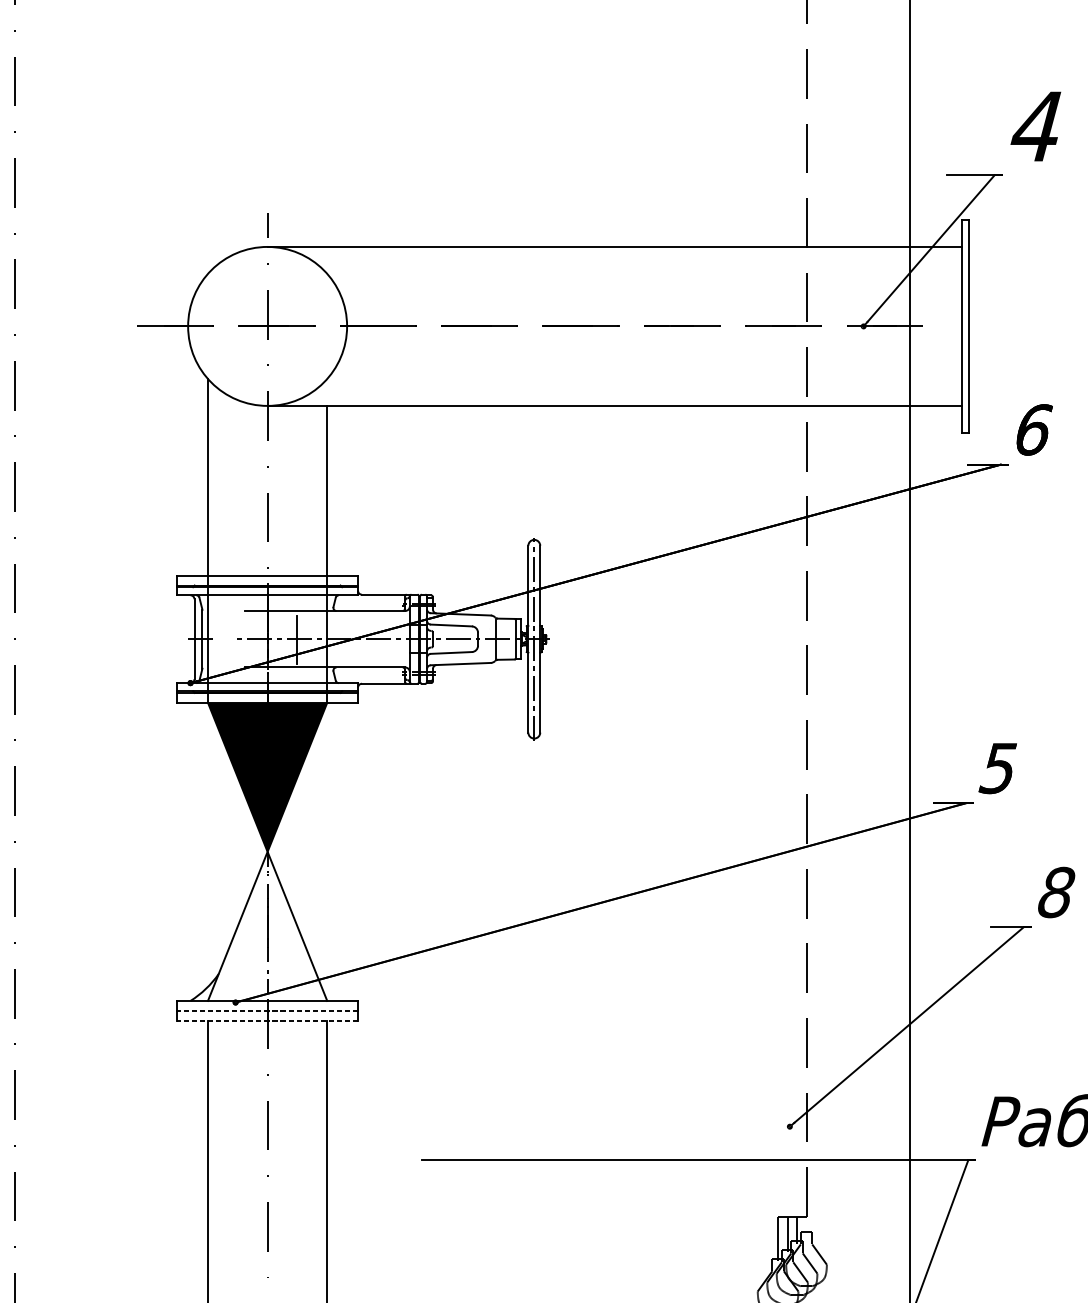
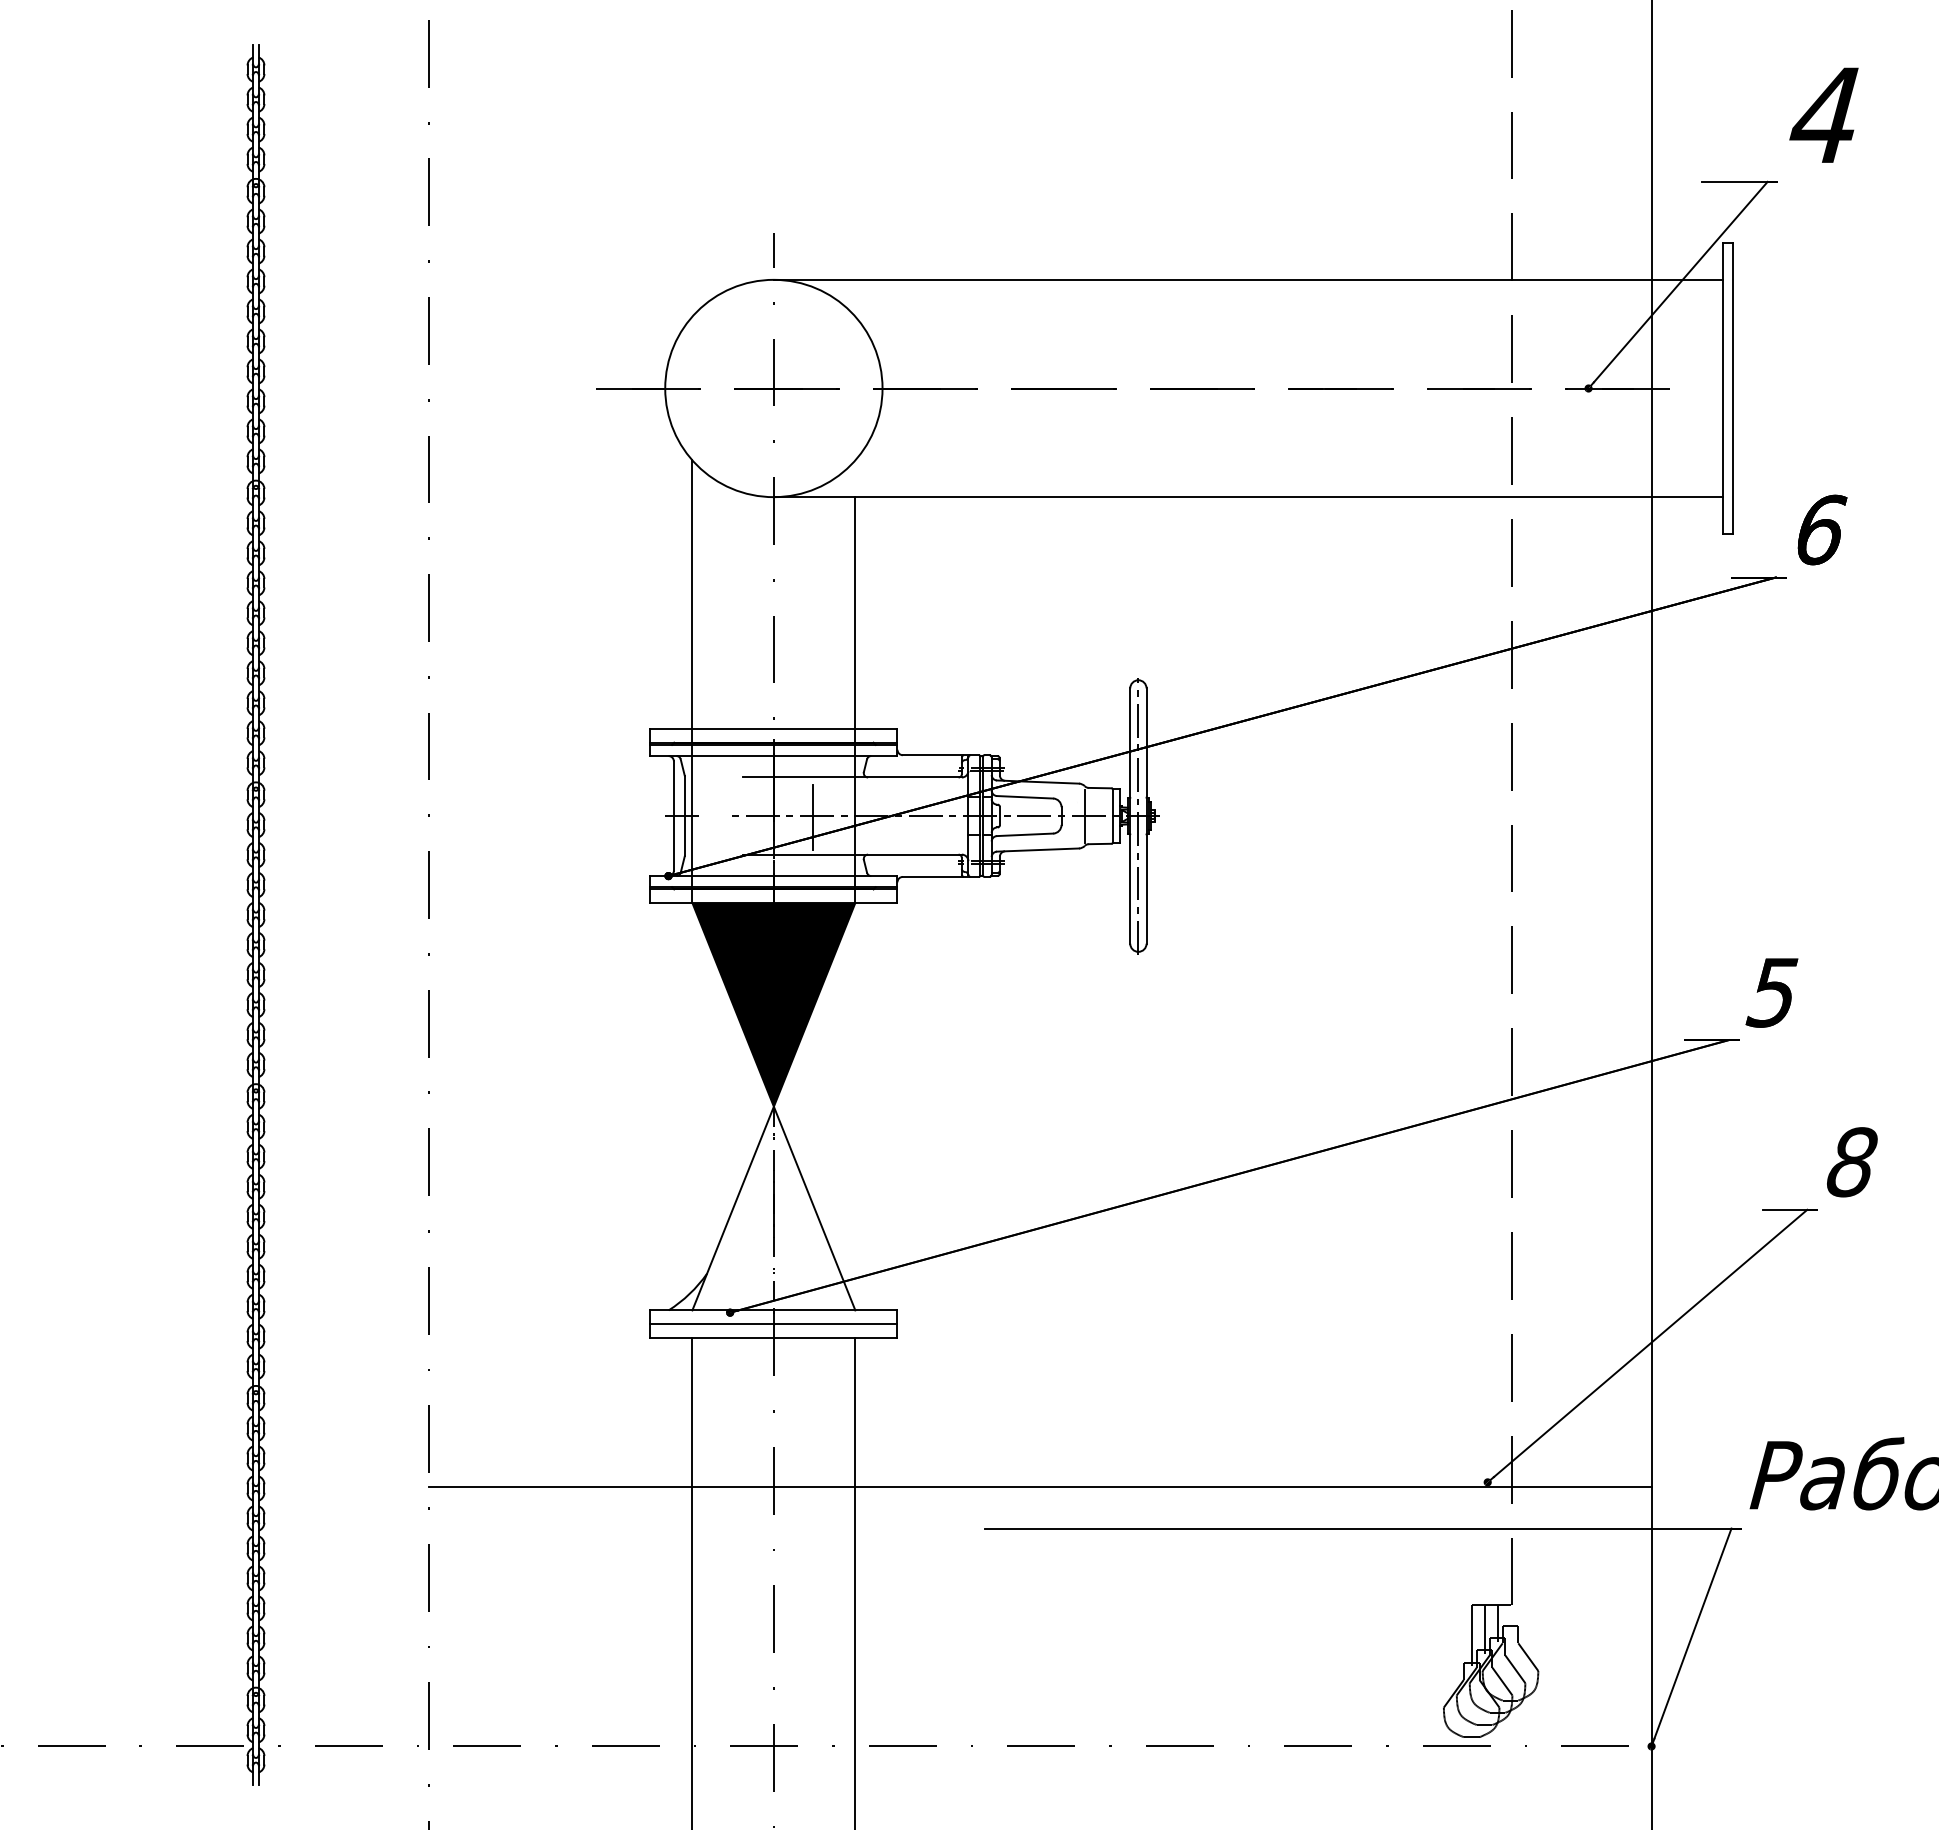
line: (267, 1010) -> (773, 1323), dashed -> solid
line: (267, 1020) -> (773, 1337), dashed -> solid
line: (462, 1130) -> (1040, 1487), added

